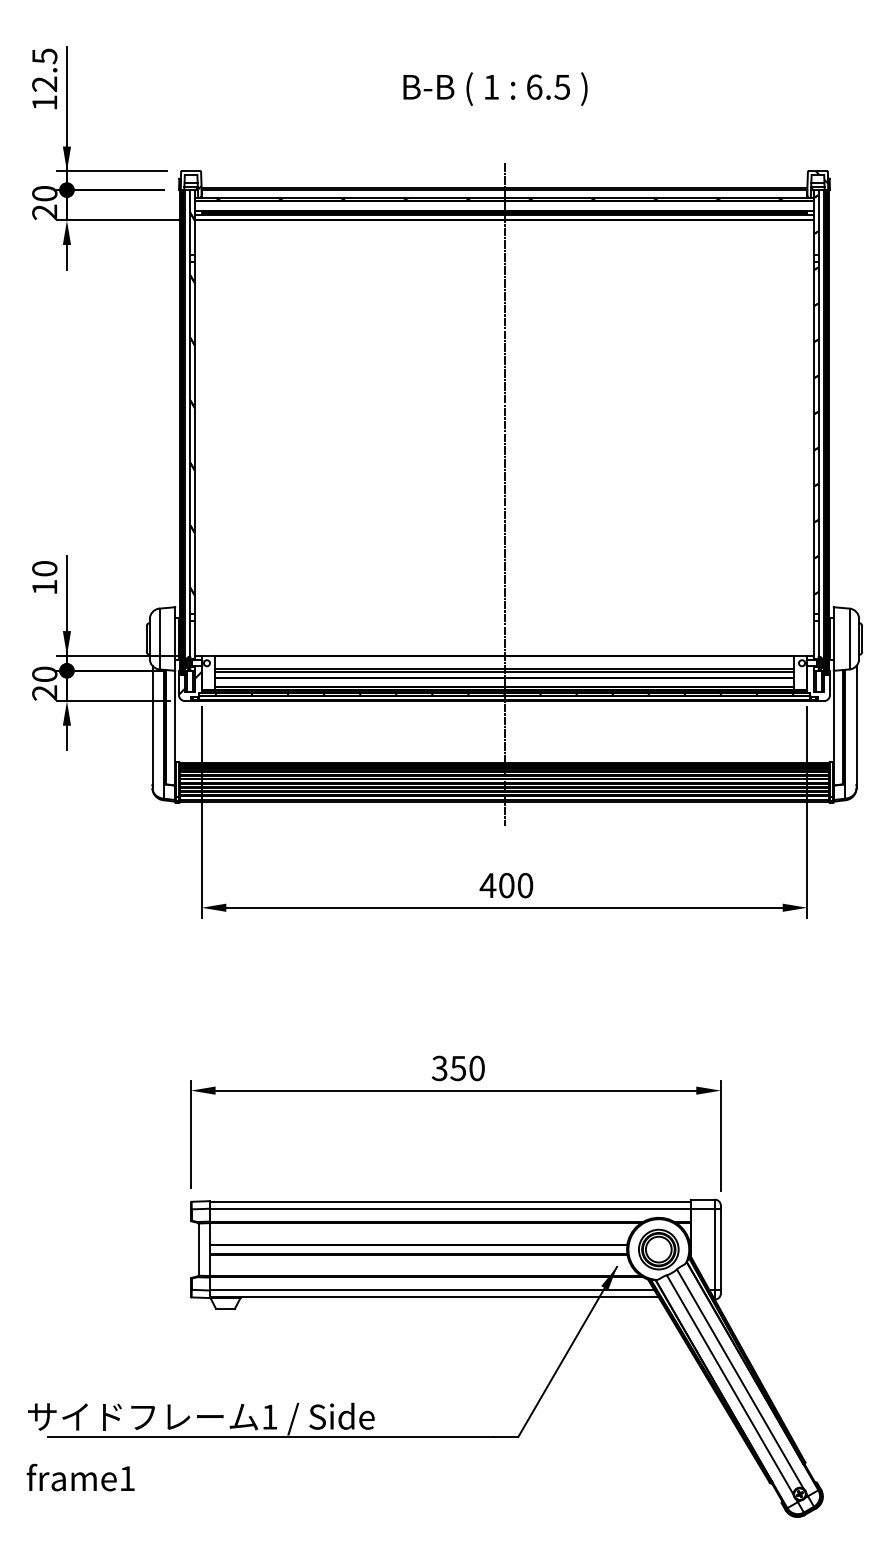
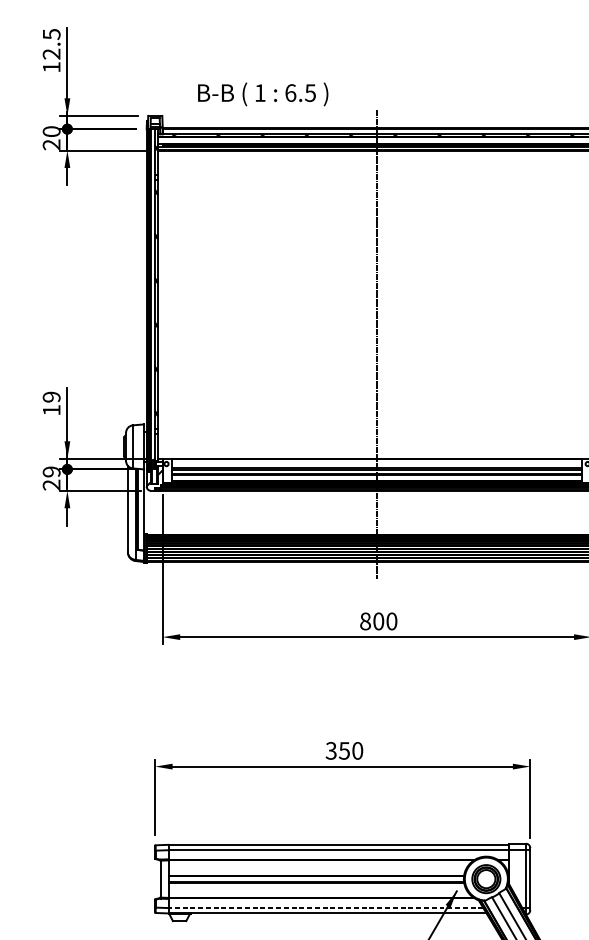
text: (495, 88) -> (263, 93), moved
text: (44, 568) -> (51, 396), 10 -> 19
text: (44, 674) -> (51, 472), 20 -> 29
text: (487, 885) -> (365, 621), 400 -> 800
line: (431, 1290) -> (325, 908), solid -> dashed

